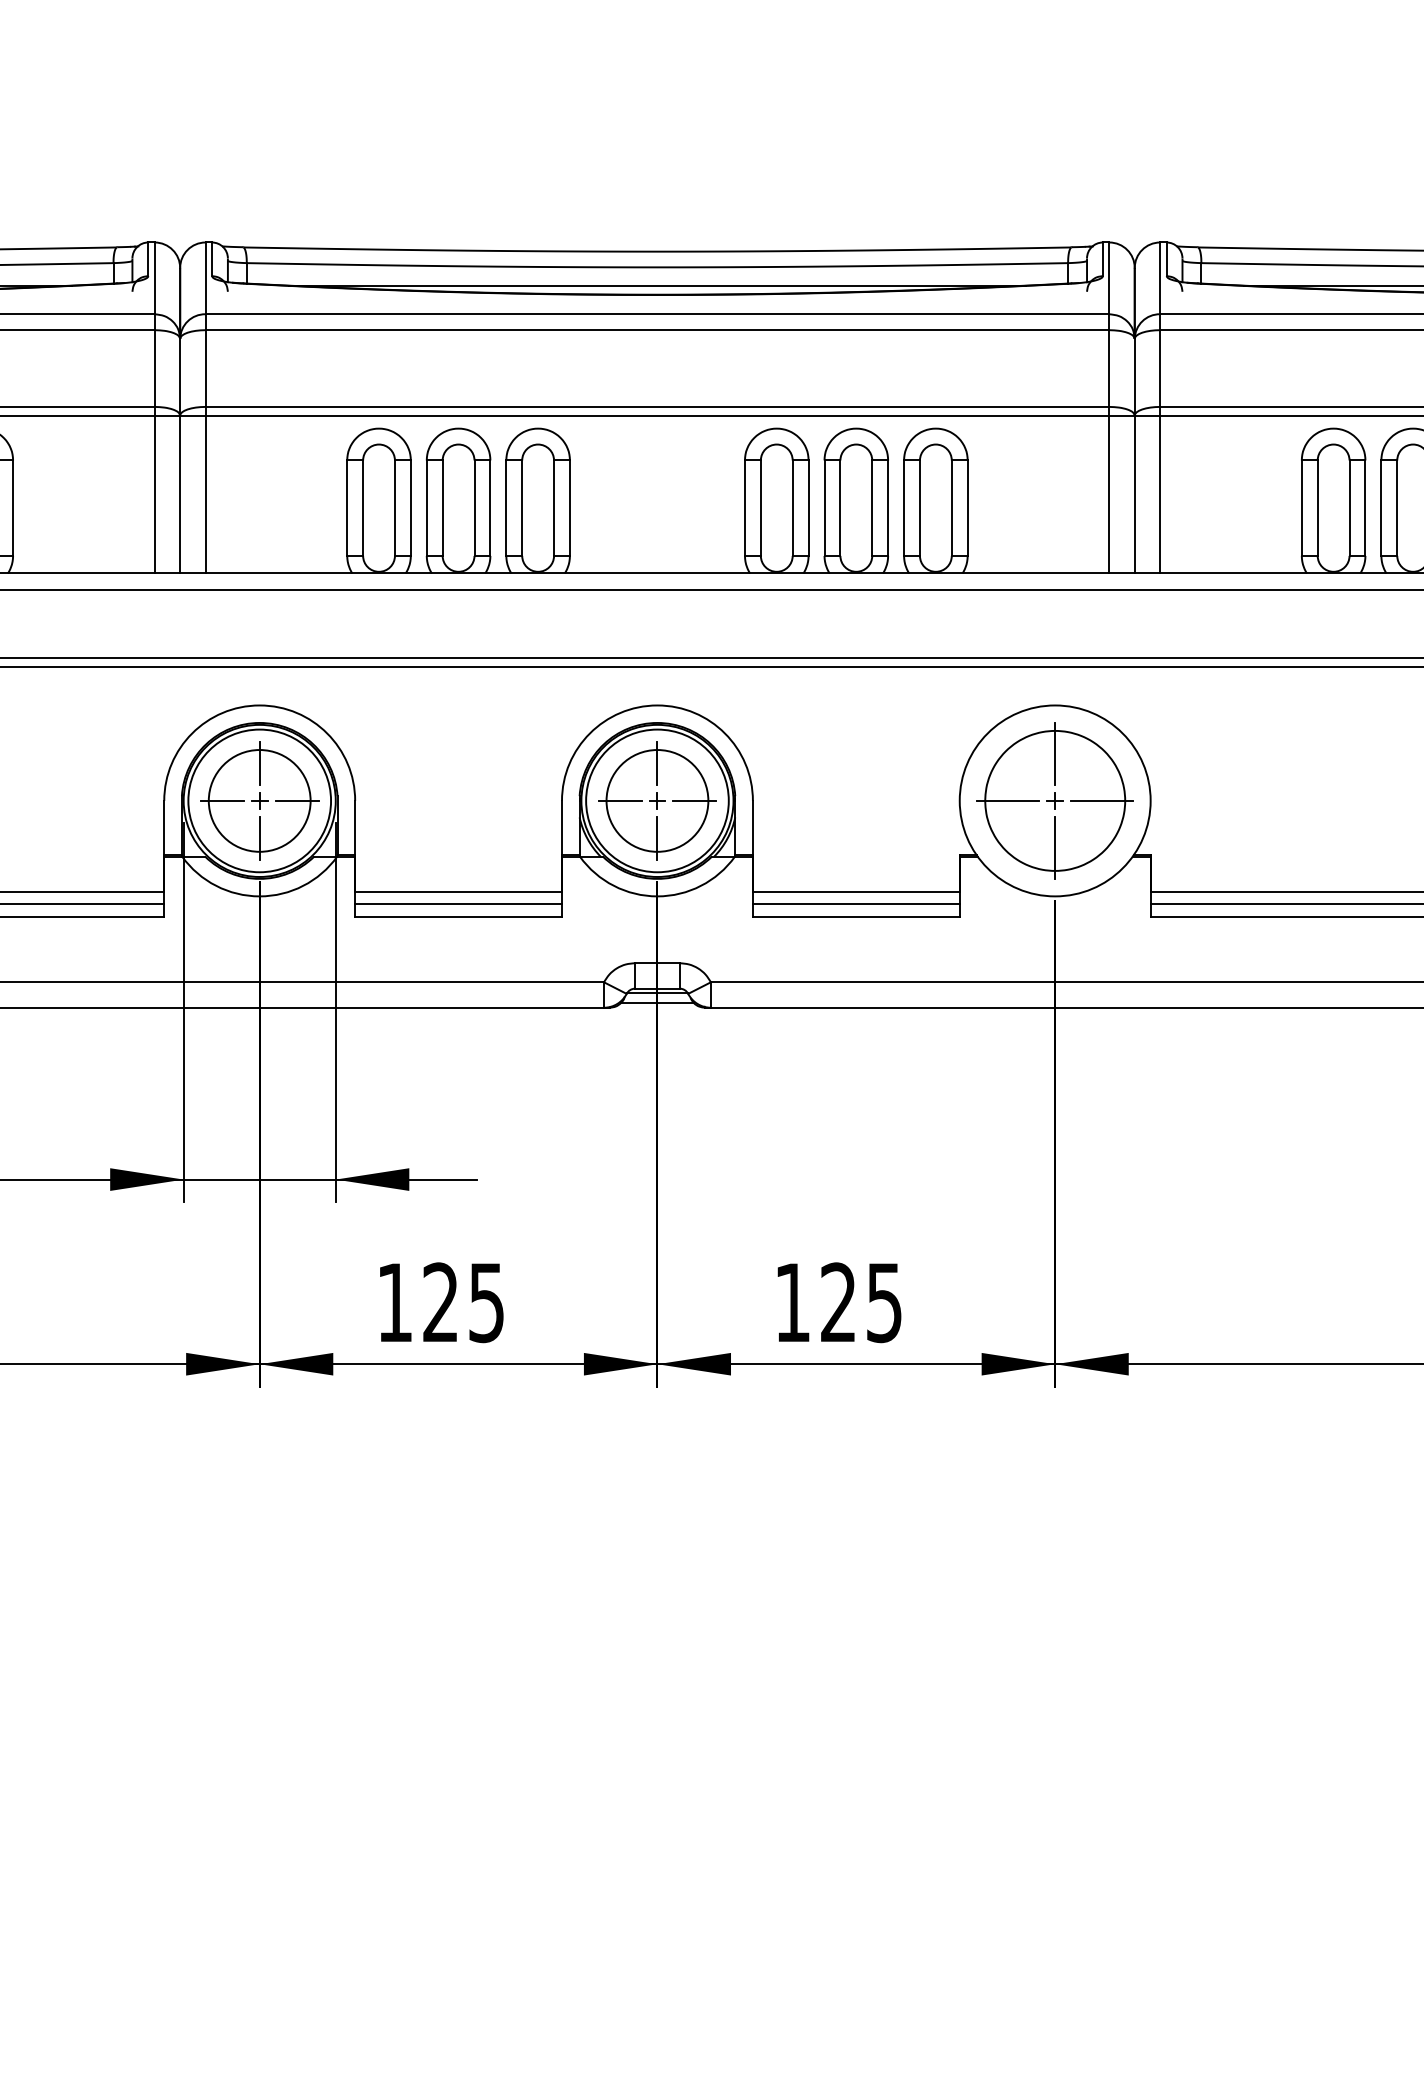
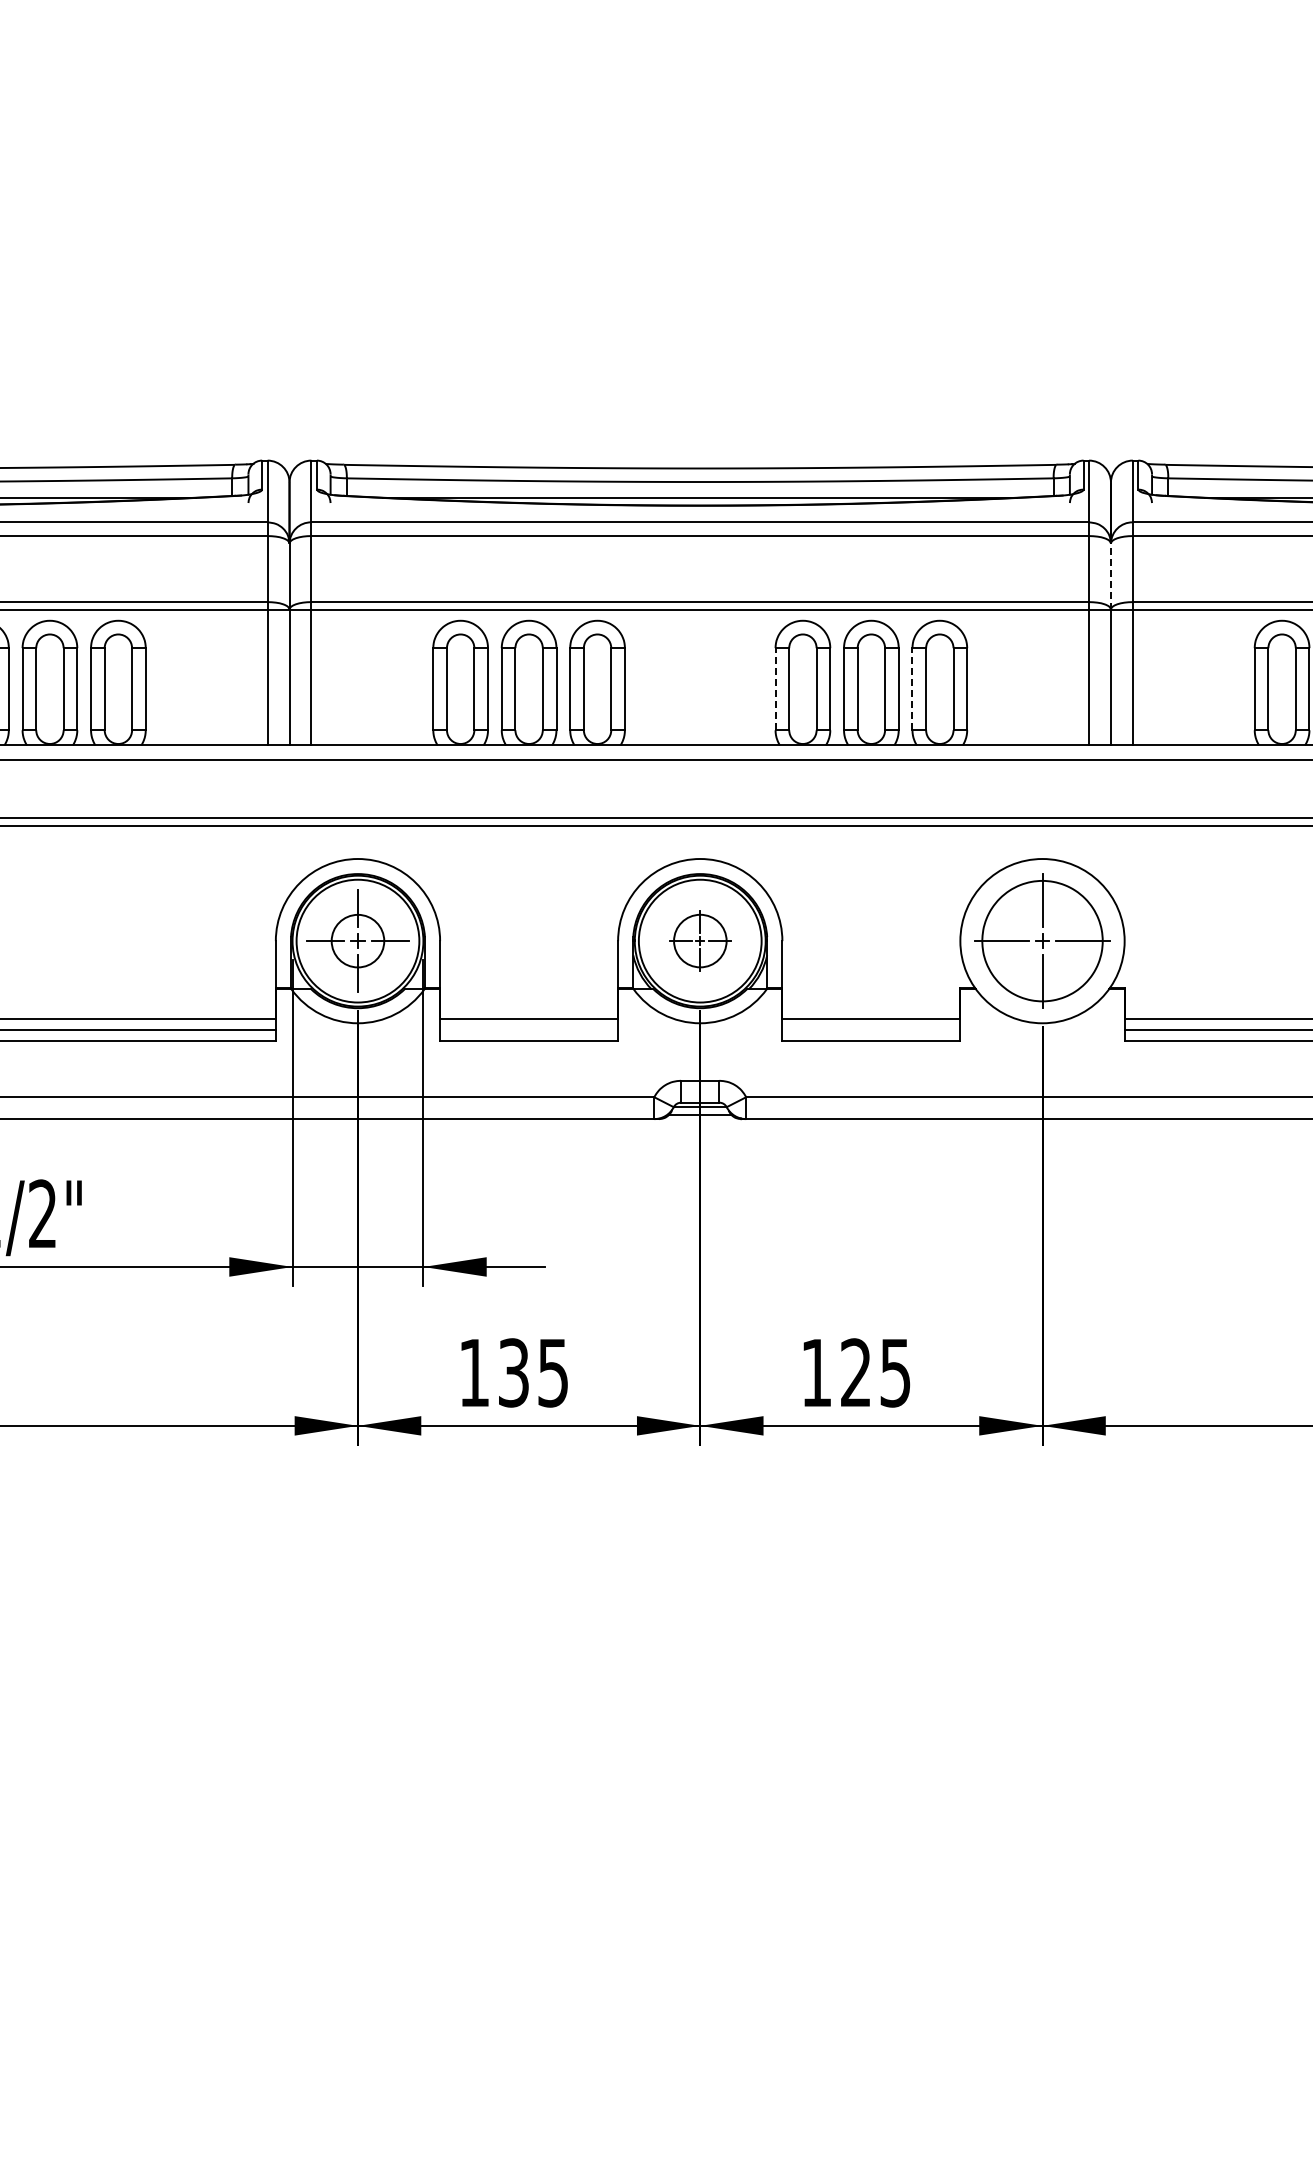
line: (1134, 377) -> (1110, 576), solid -> dashed
line: (744, 507) -> (775, 688), solid -> dashed
line: (904, 507) -> (912, 688), solid -> dashed
circle: (259, 800) -> (357, 940), size x0.6
part: (657, 800) -> (700, 940), size x0.6
line: (459, 904) -> (529, 1030), removed
line: (856, 904) -> (871, 1030), removed
text: (440, 1302) -> (513, 1372), 125 -> 135

